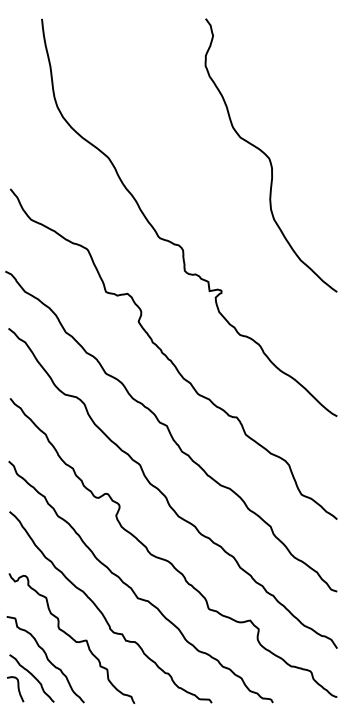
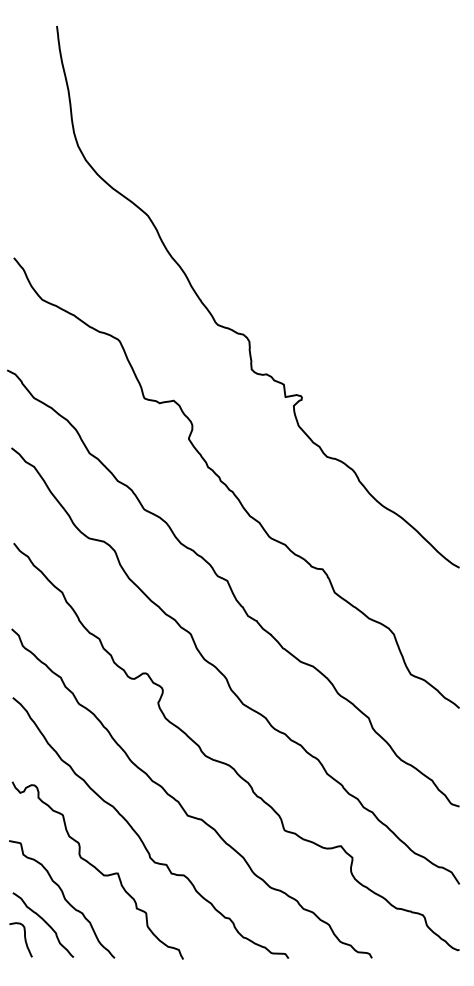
curve: (269, 157) -> (366, 214), removed

